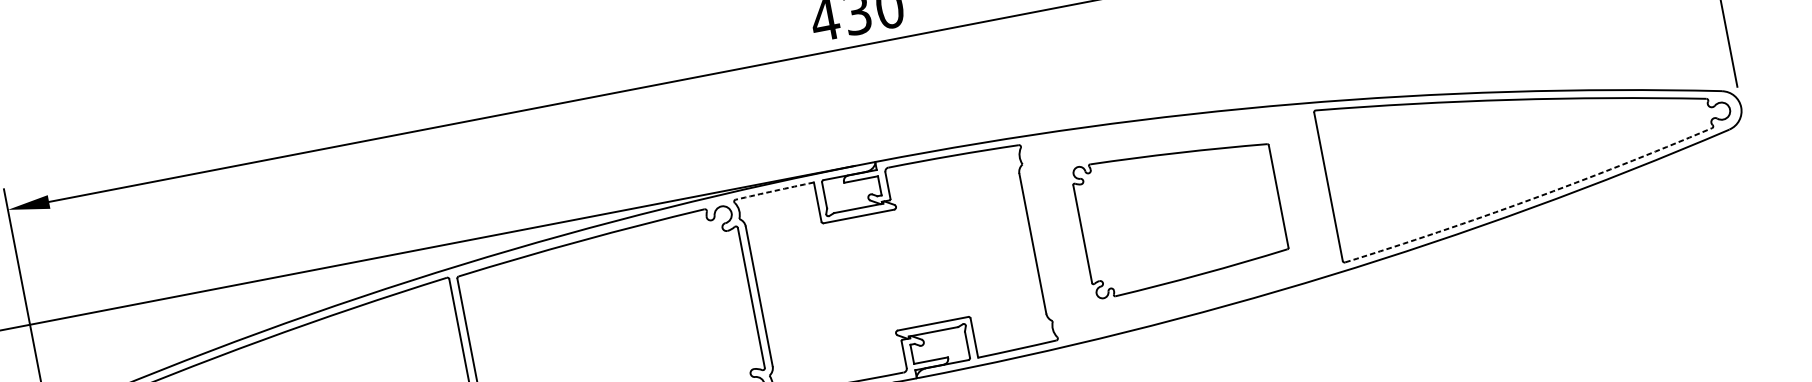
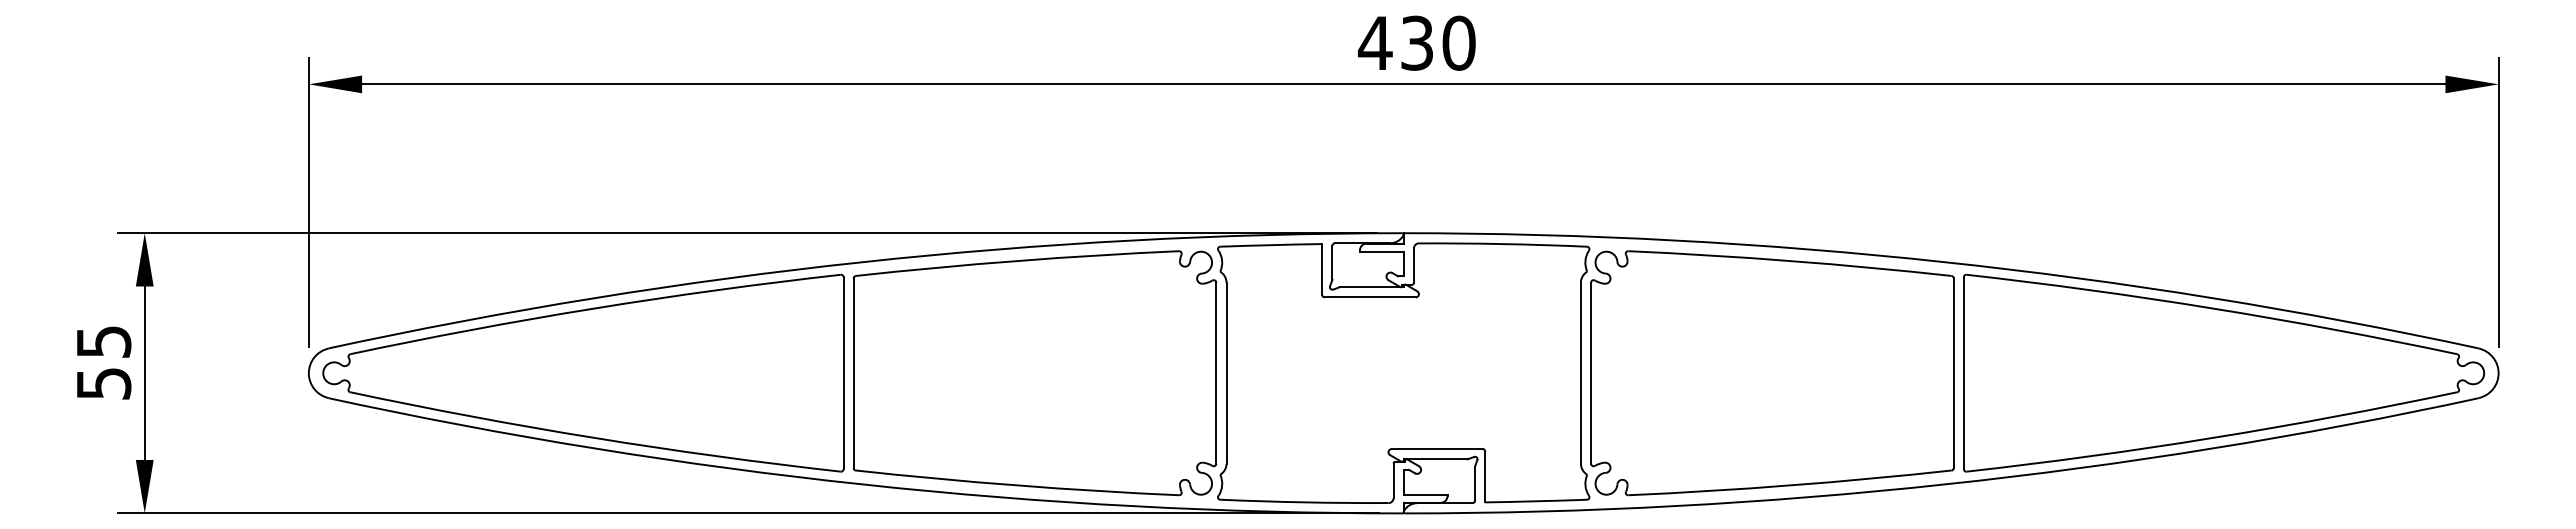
arc: (774, 191) -> (1271, 245), dashed -> solid
arc: (1529, 199) -> (2212, 437), dashed -> solid
part: (1180, 215) -> (1772, 373), size x1.43

